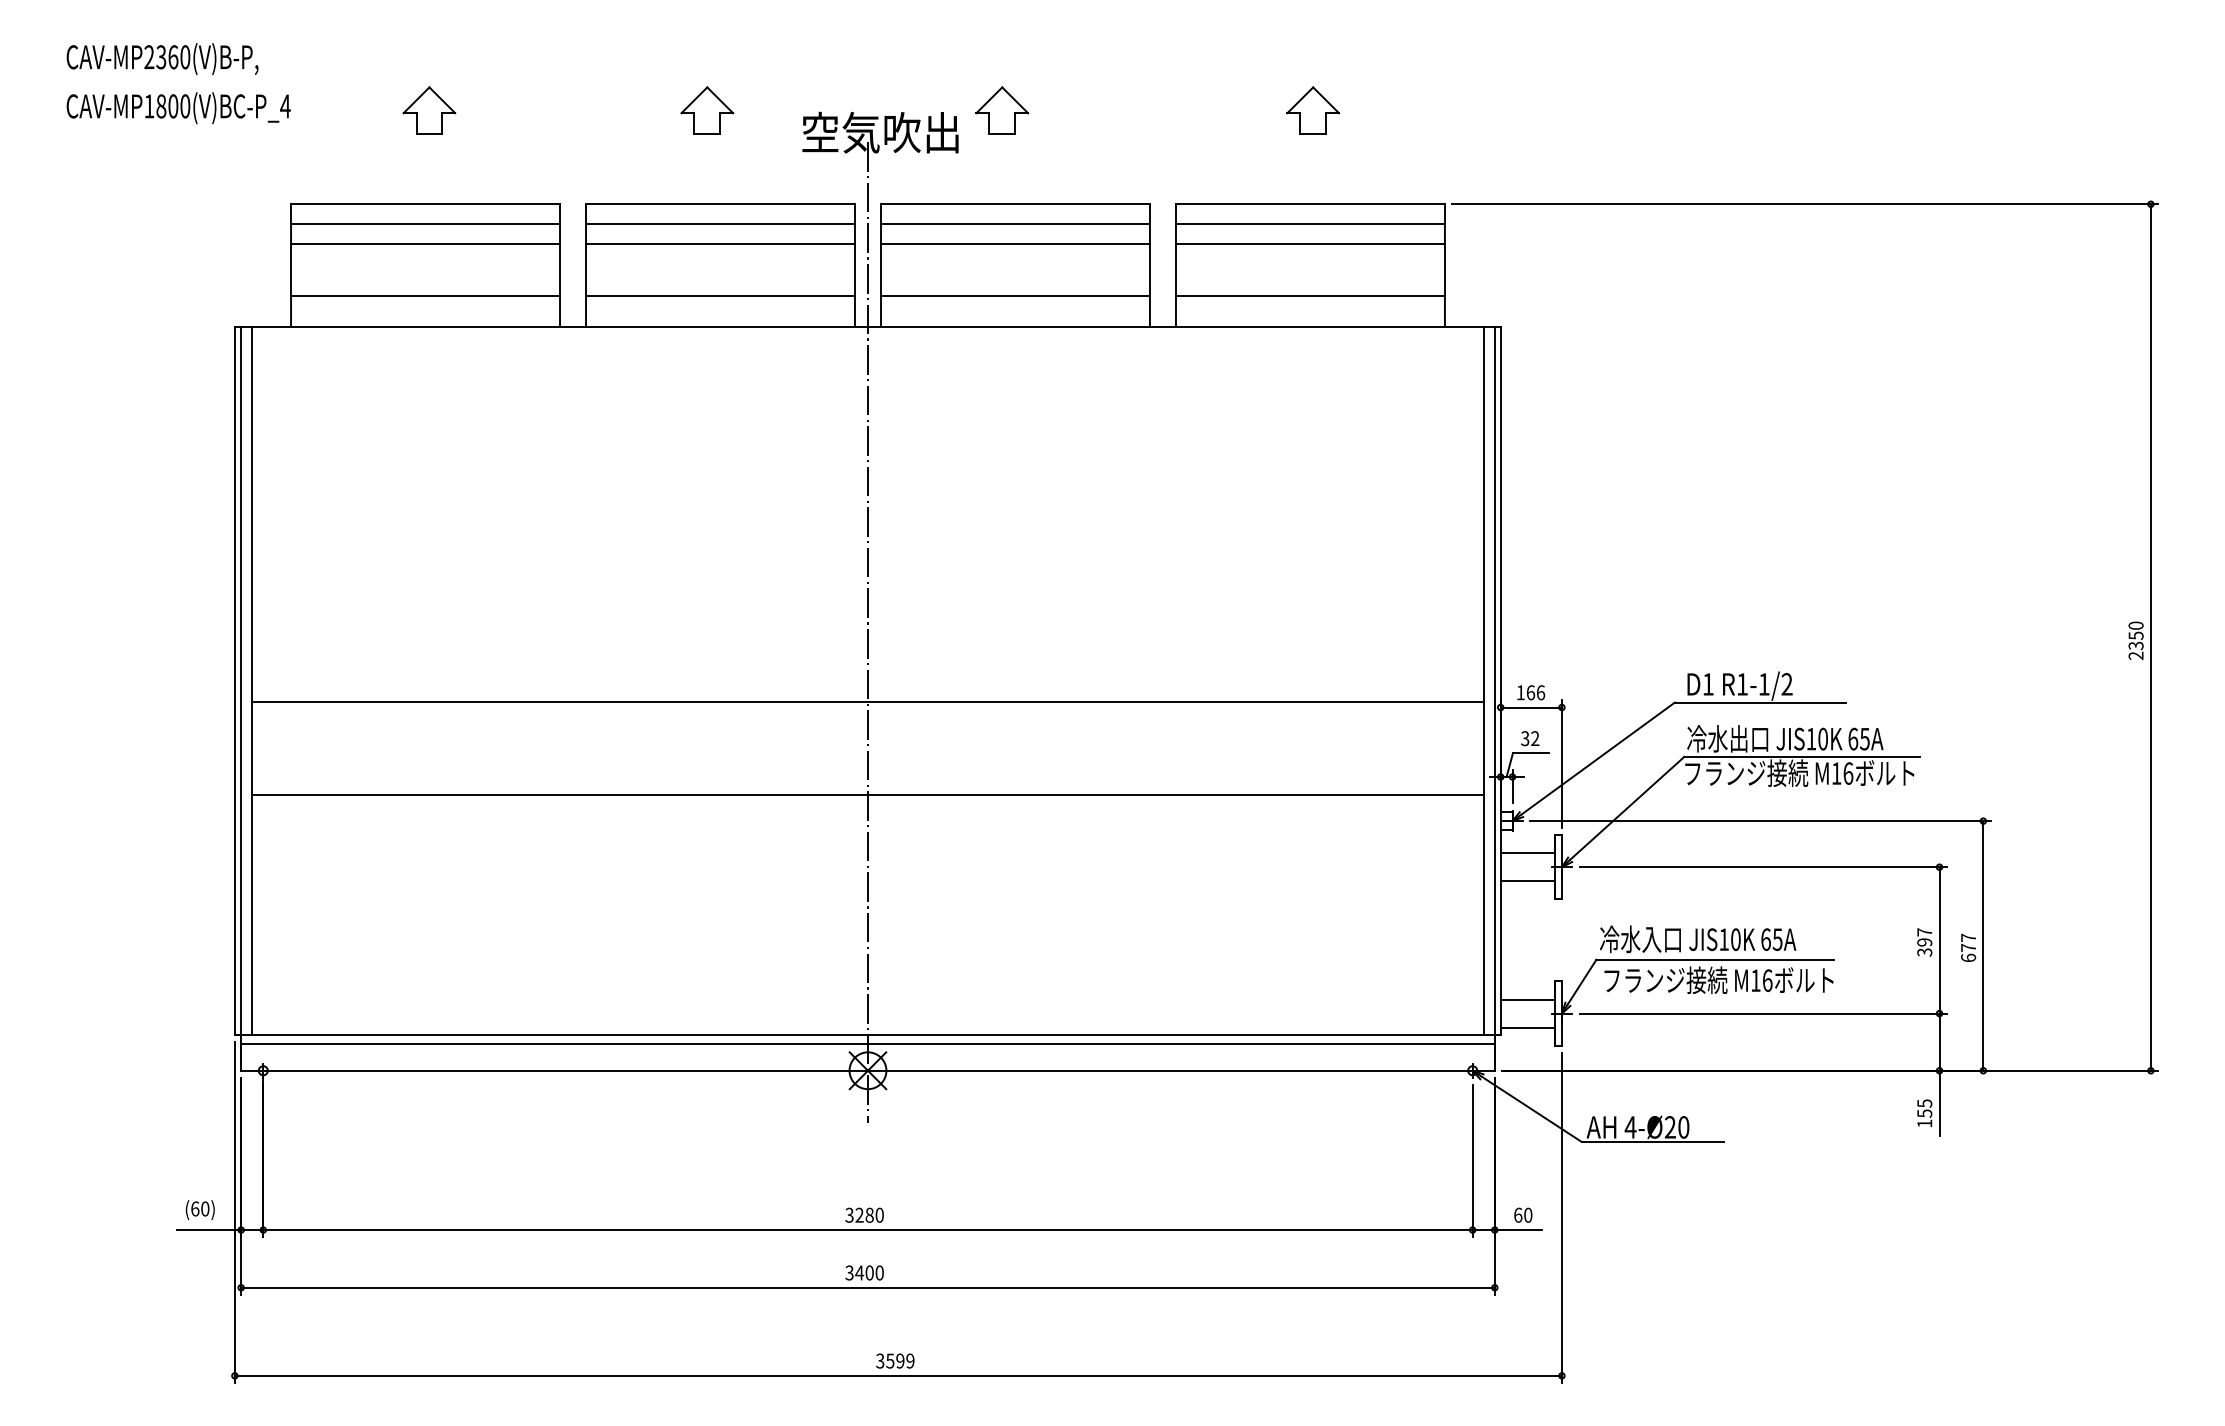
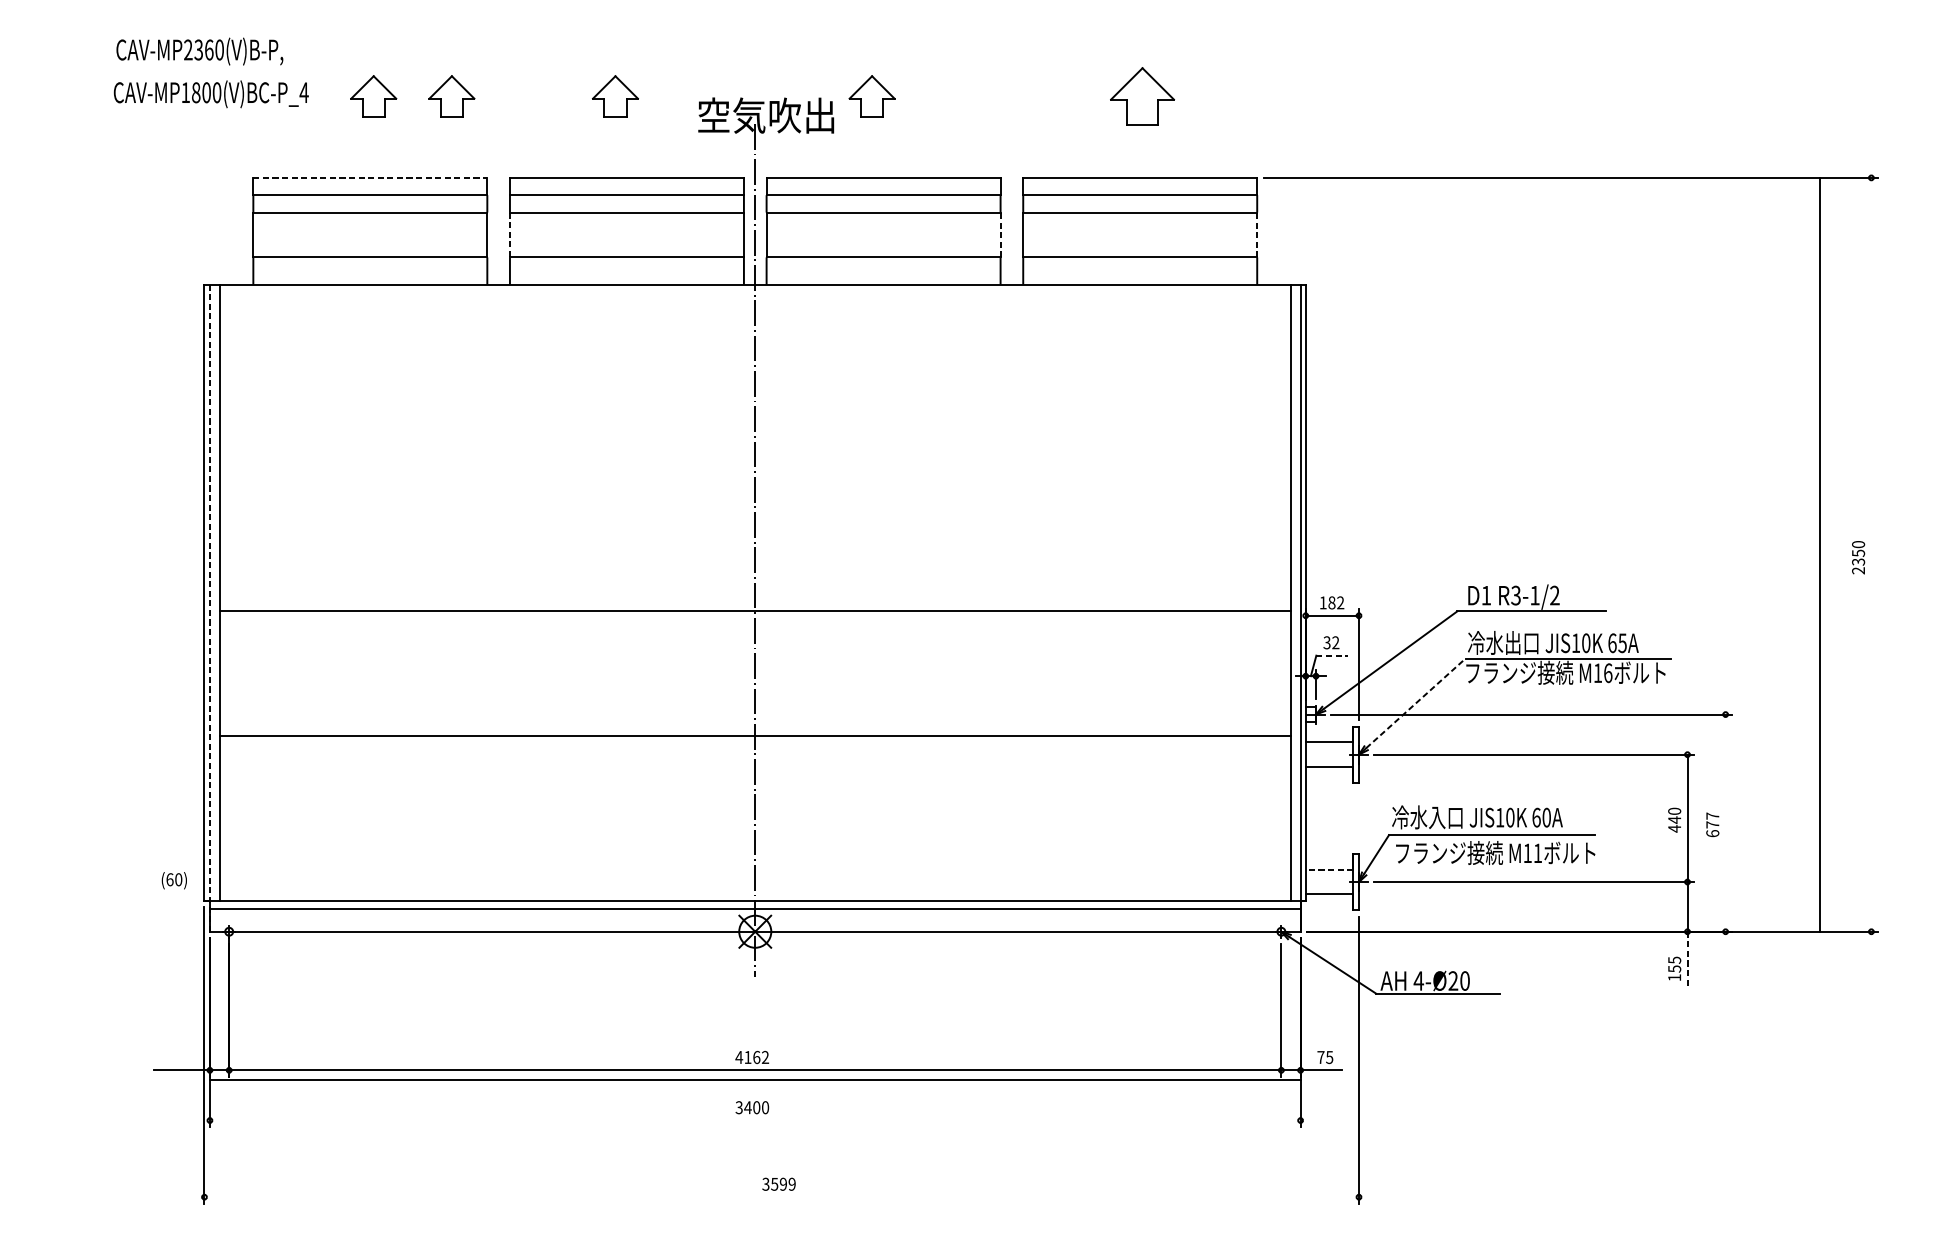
text: (162, 59) -> (199, 51), moved
text: (178, 108) -> (211, 94), moved
part: (519, 110) -> (452, 96), added
part: (1313, 110) -> (1142, 96), size x1.4
line: (426, 204) -> (371, 178), solid -> dashed
line: (586, 269) -> (510, 234), solid -> dashed
line: (1149, 269) -> (1000, 234), solid -> dashed
line: (1444, 269) -> (1256, 234), solid -> dashed
line: (2150, 637) -> (1819, 554), moved
text: (1741, 684) -> (1515, 595), R1-1/2 -> R3-1/2
text: (1535, 692) -> (1336, 602), 166 -> 182
line: (241, 698) -> (210, 607), solid -> dashed
line: (1531, 753) -> (1332, 655), solid -> dashed
line: (867, 794) -> (754, 735), moved
line: (1627, 808) -> (1416, 703), solid -> dashed
text: (1777, 939) -> (1546, 817), 65A -> 60A
text: (1924, 942) -> (1674, 820), 397 -> 440
line: (1983, 945) -> (1725, 822), removed
text: (1767, 980) -> (1537, 853), M16 -> M11
line: (1527, 999) -> (1329, 869), solid -> dashed
line: (1939, 1103) -> (1687, 960), solid -> dashed
text: (199, 1210) -> (173, 881), moved
text: (864, 1214) -> (752, 1056), 3280 -> 4162
text: (1523, 1214) -> (1325, 1056), 60 -> 75
line: (867, 1287) -> (754, 1079), moved
line: (897, 1375) -> (780, 1196), removed

